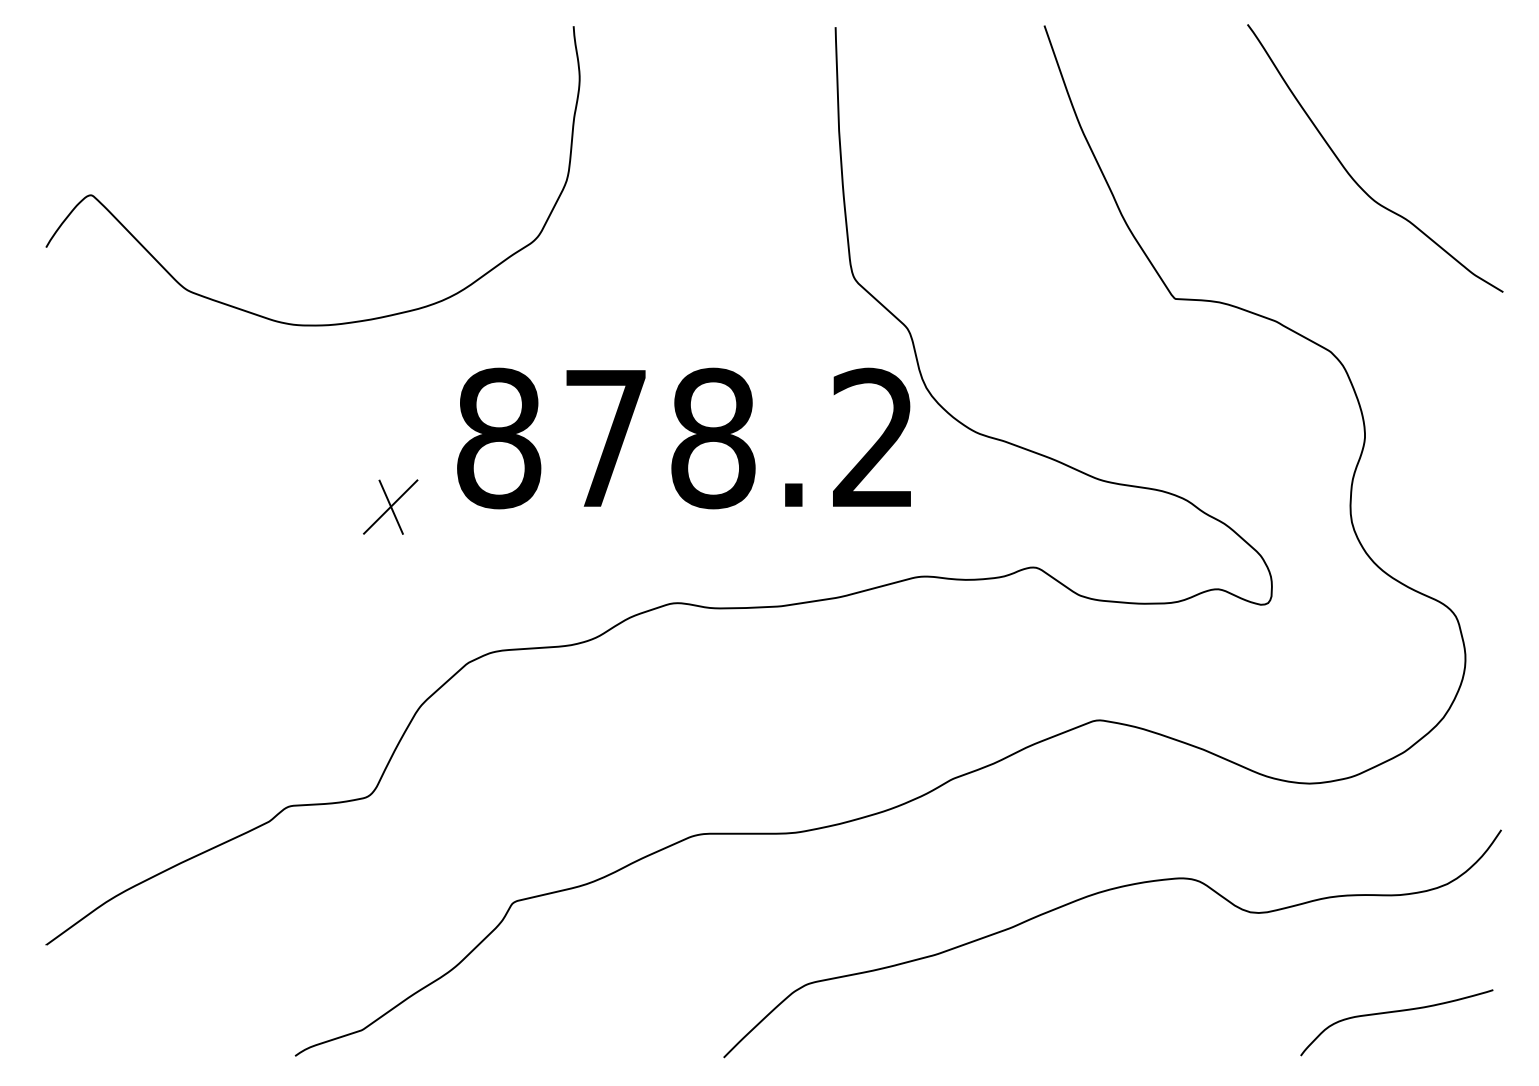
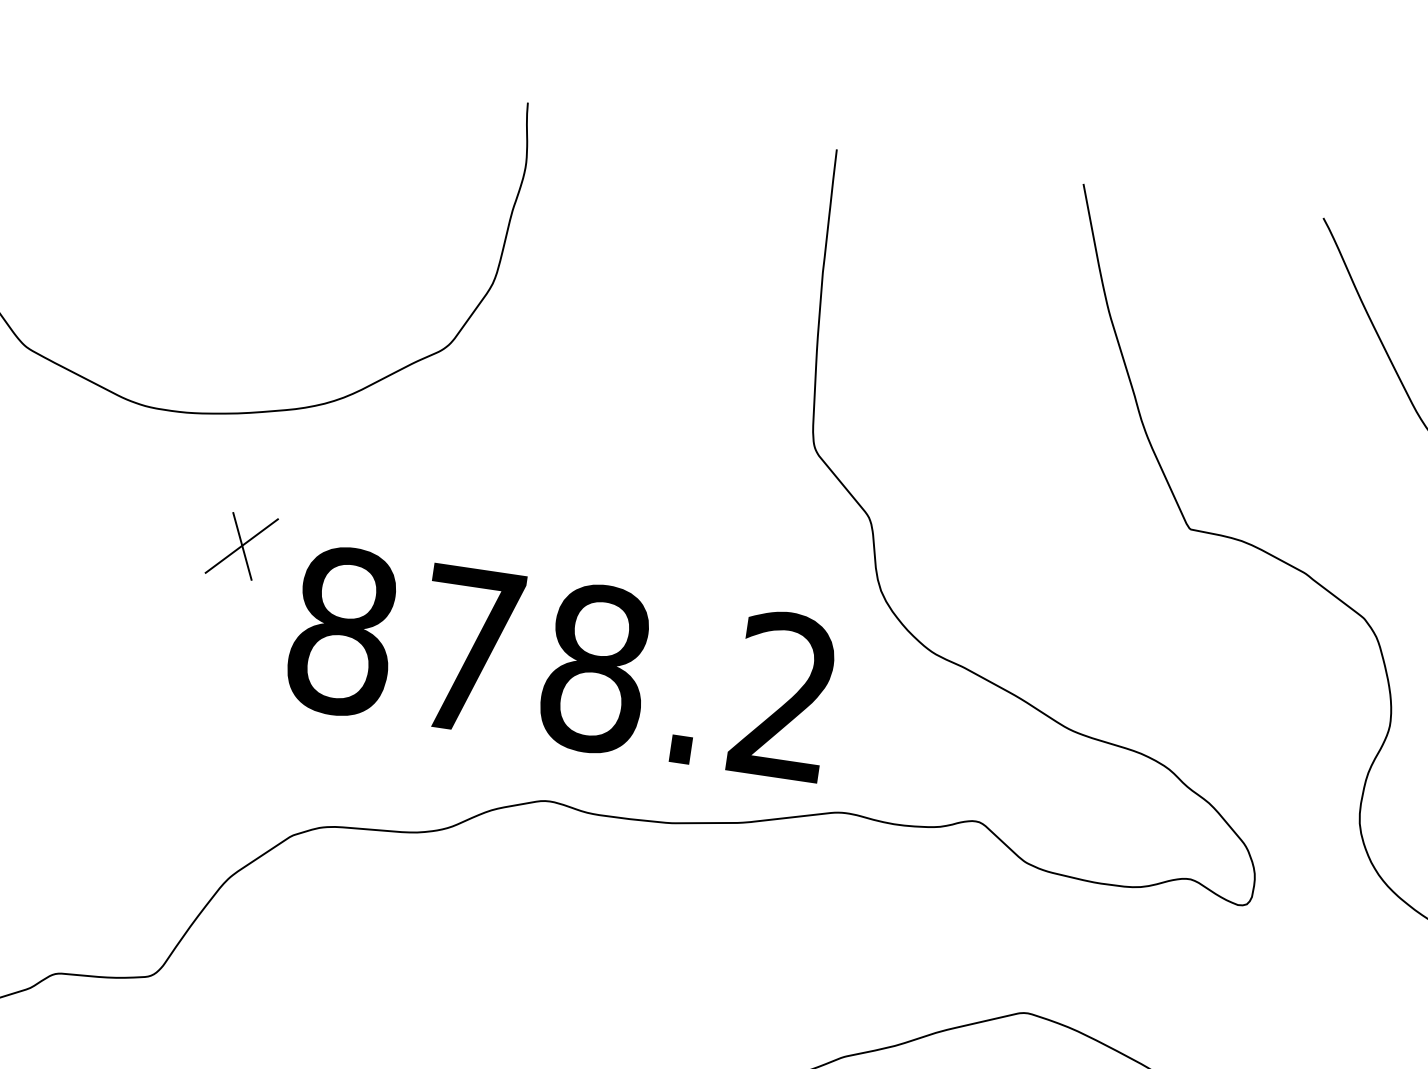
text: (683, 438) -> (560, 663), moved
part: (390, 506) -> (241, 545), moved

